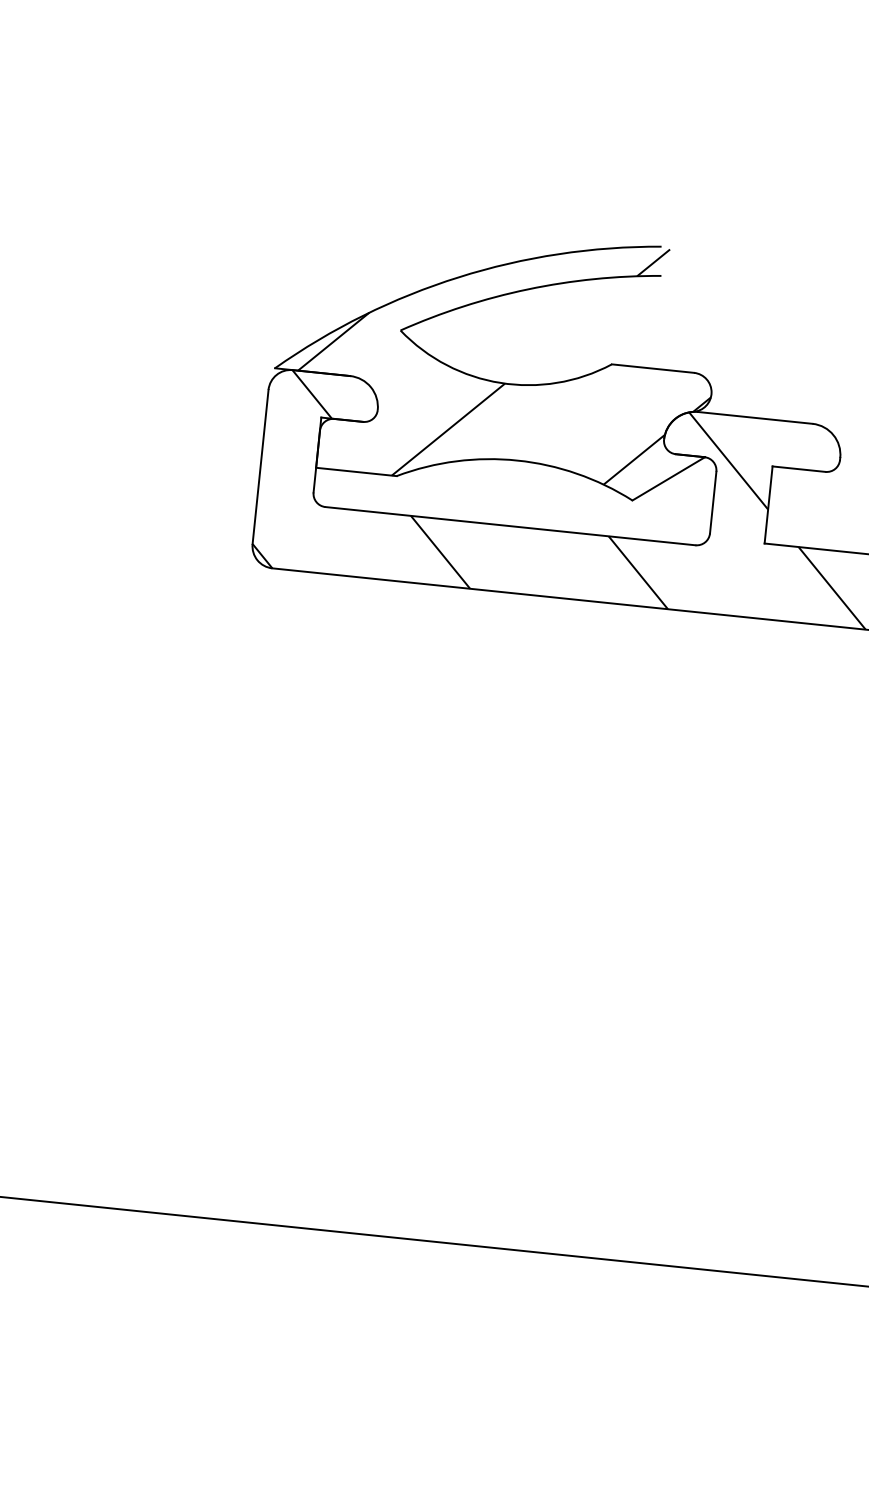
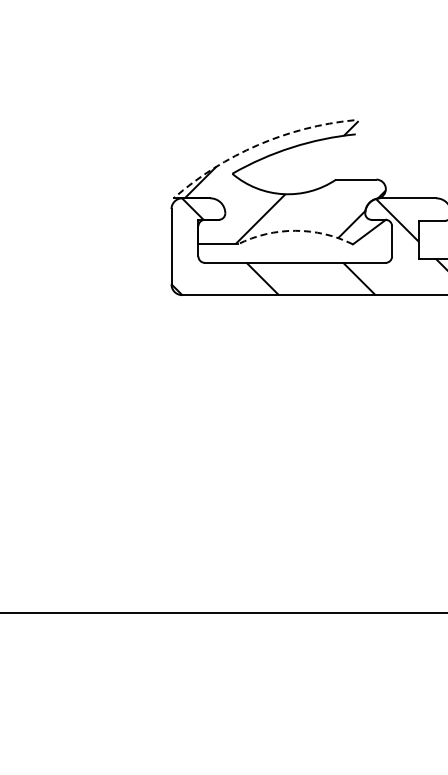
arc: (457, 277) -> (257, 145), solid -> dashed
arc: (517, 459) -> (295, 230), solid -> dashed

